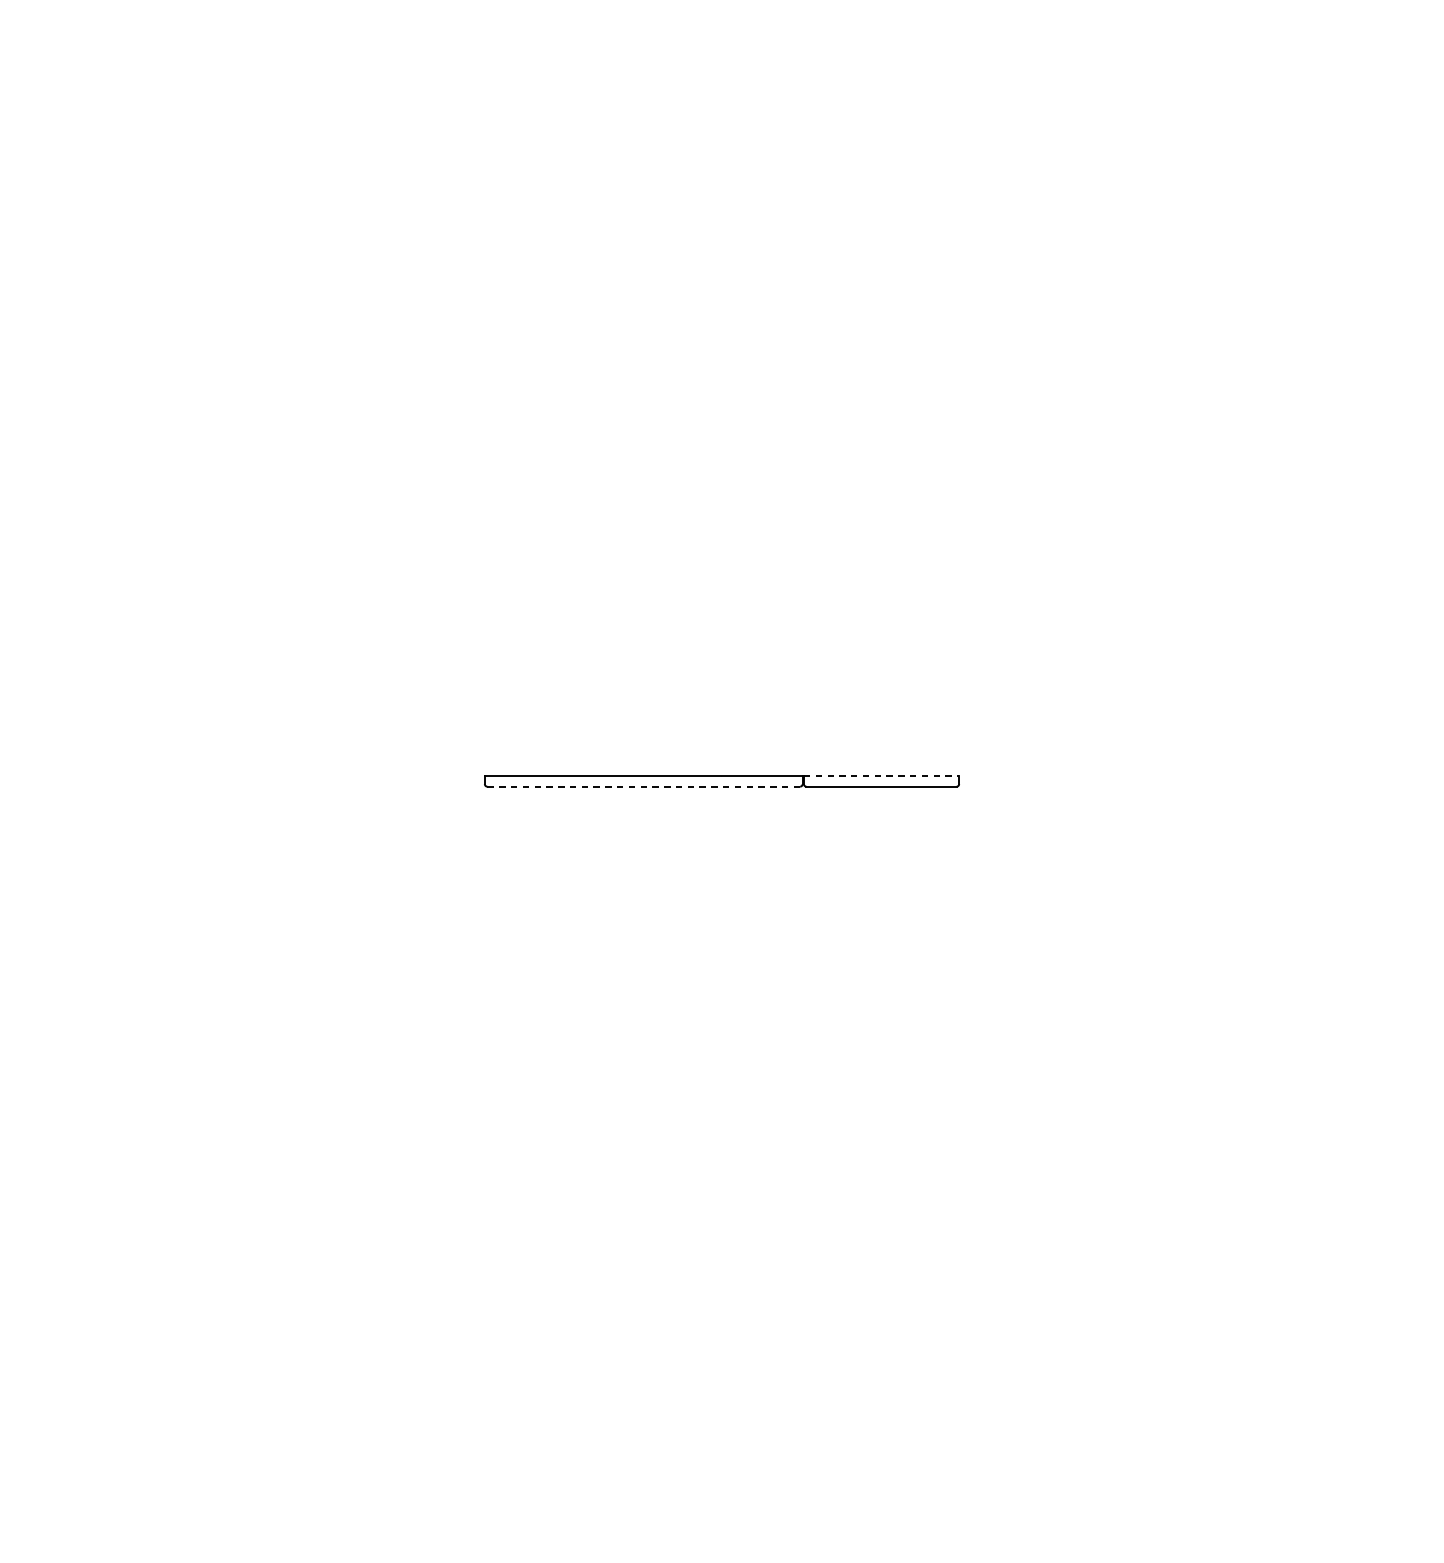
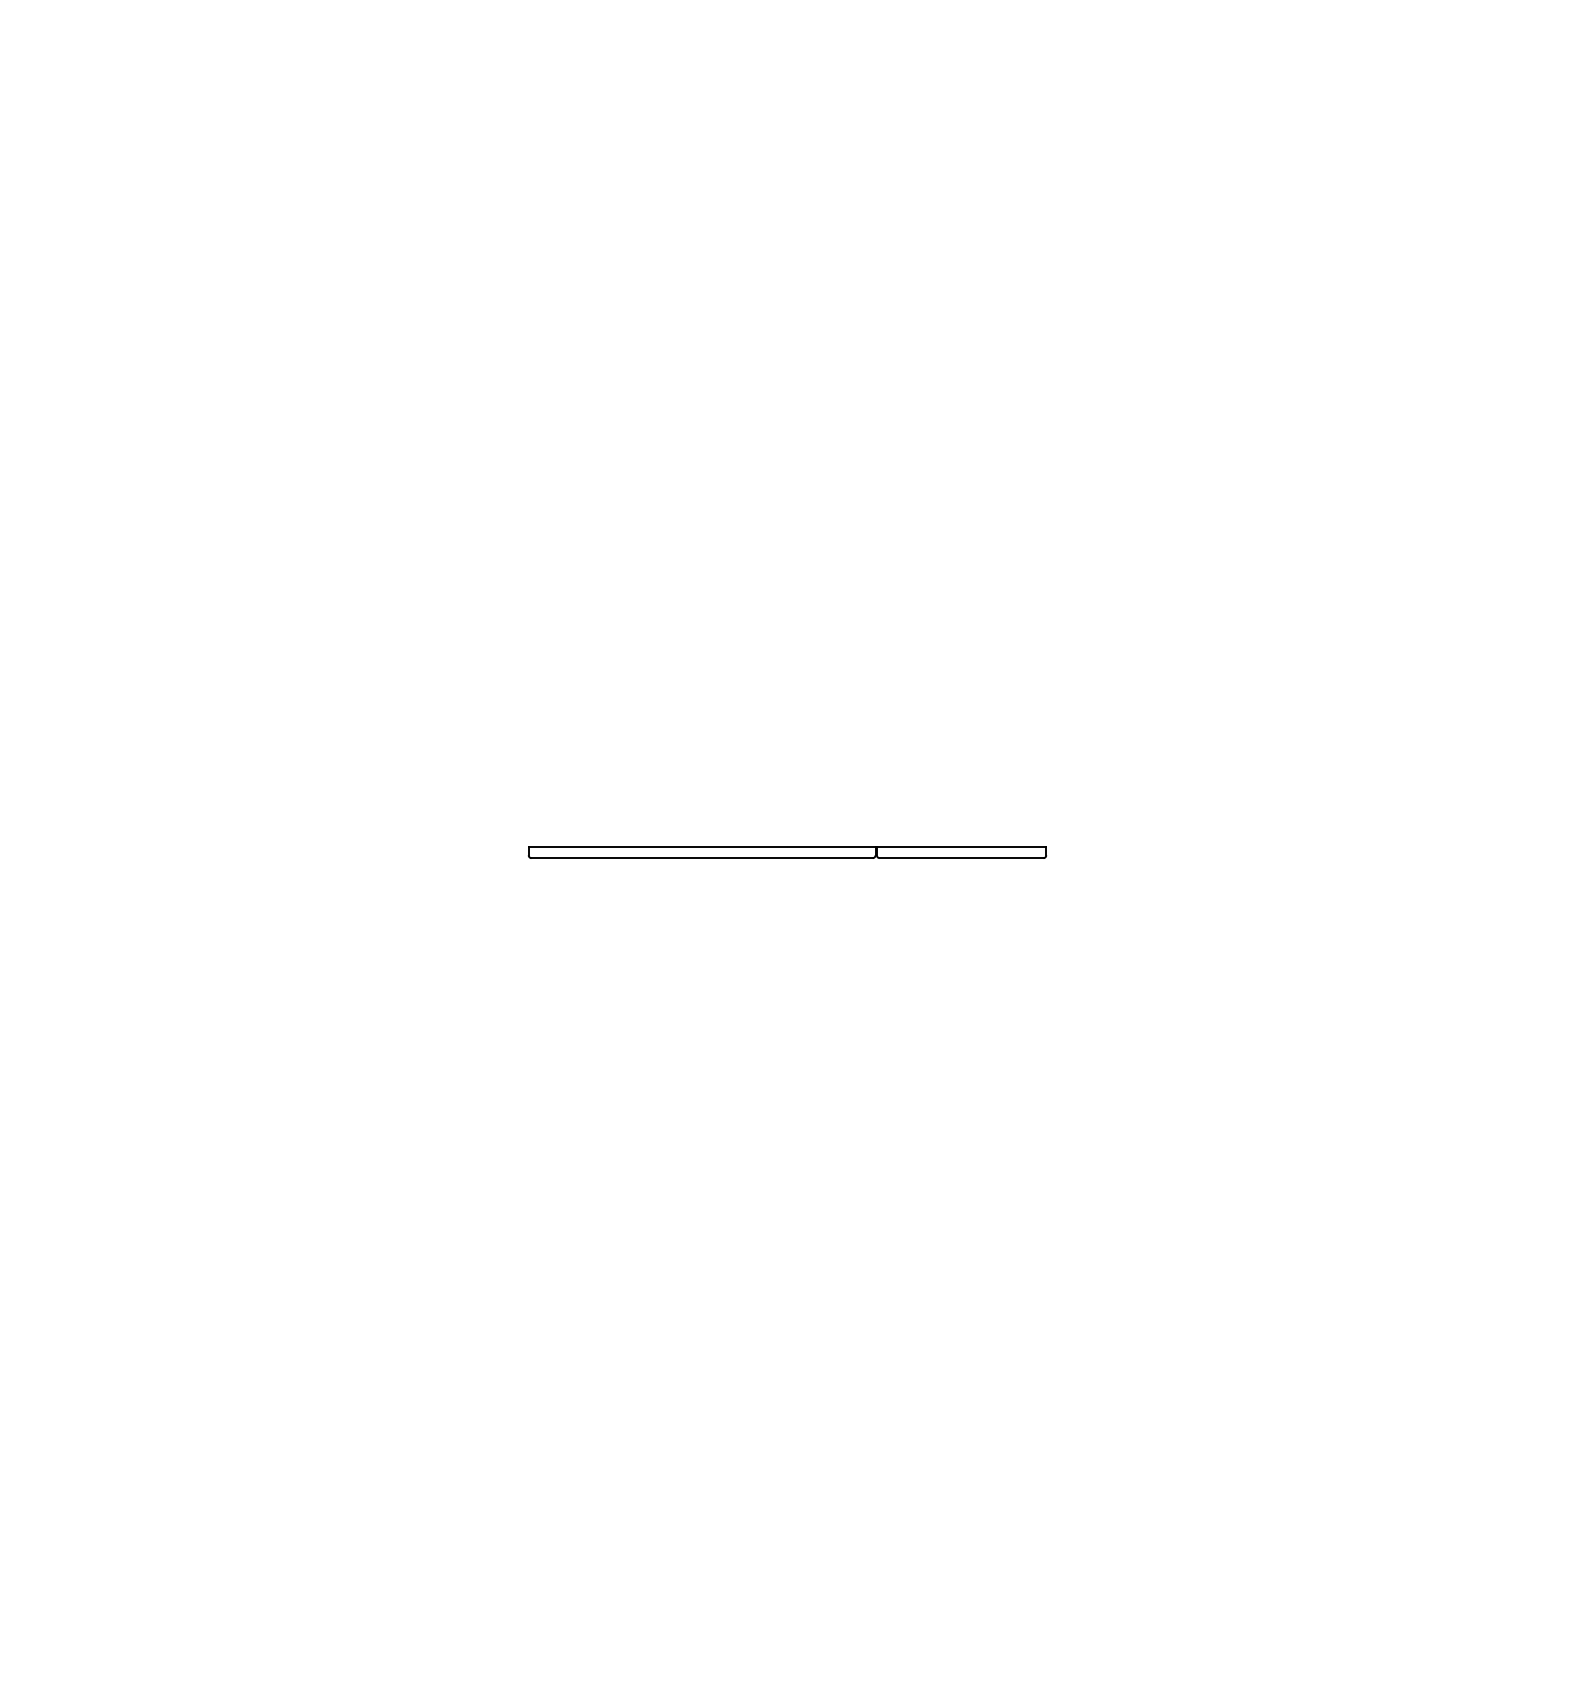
line: (881, 776) -> (961, 846), dashed -> solid
line: (644, 786) -> (702, 858), dashed -> solid

